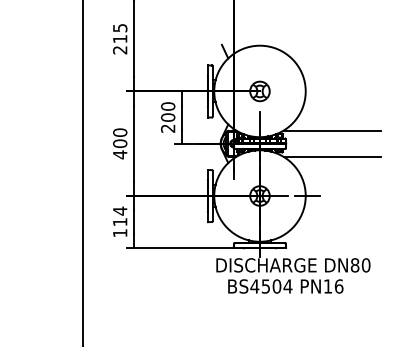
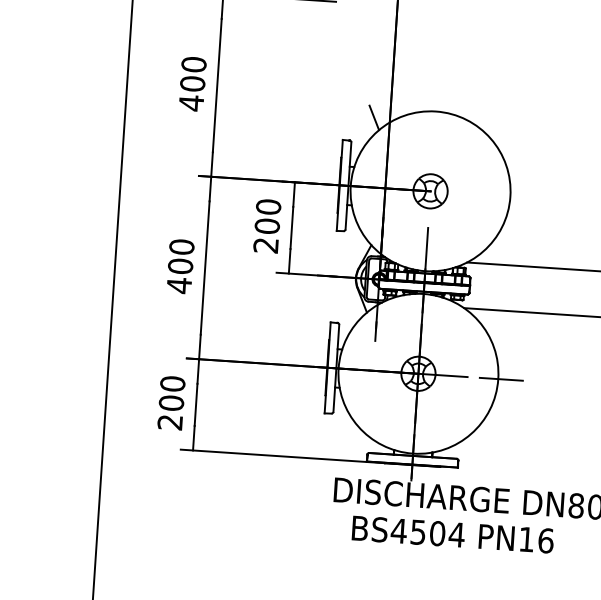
text: (120, 38) -> (193, 82), 215 -> 400
text: (120, 221) -> (172, 402), 114 -> 200

